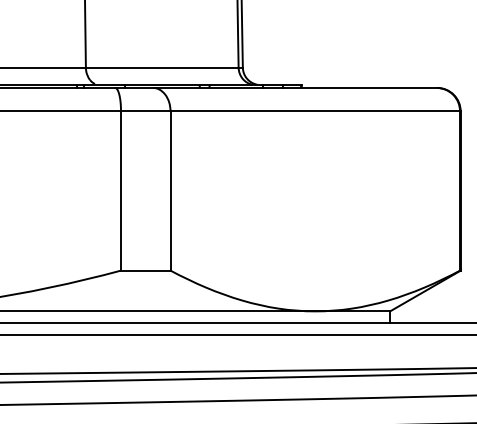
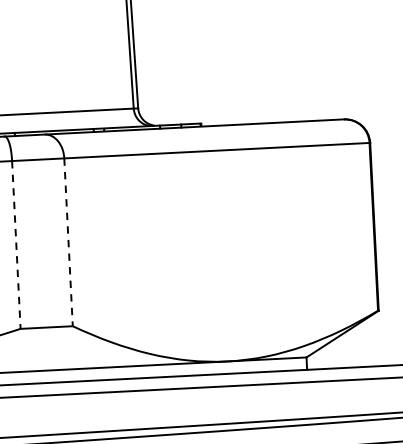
line: (121, 191) -> (16, 245), solid -> dashed
line: (170, 191) -> (68, 242), solid -> dashed

